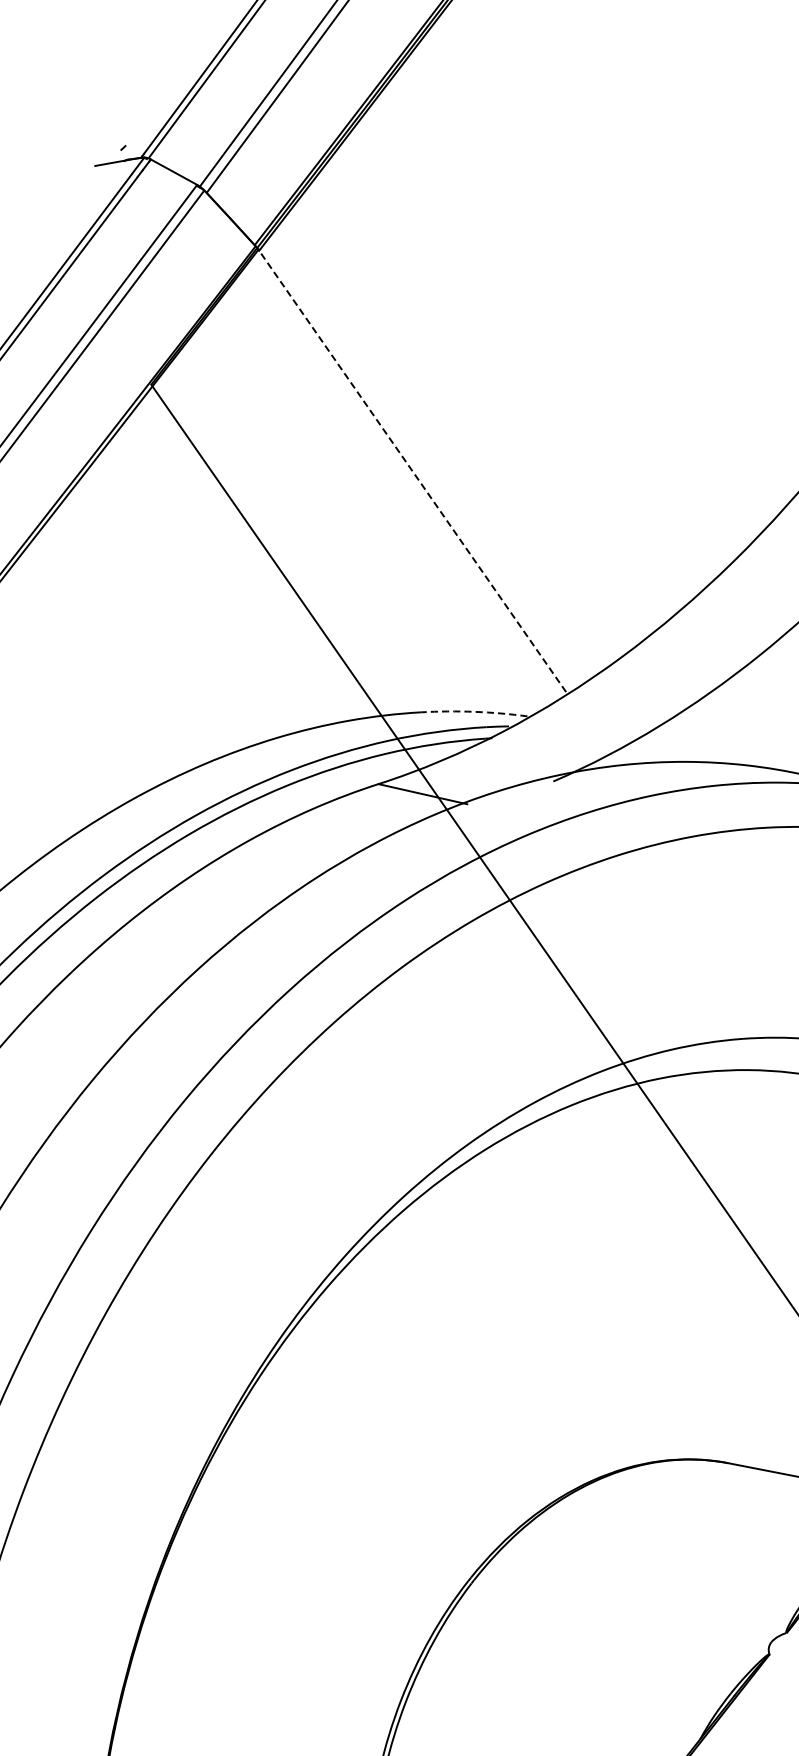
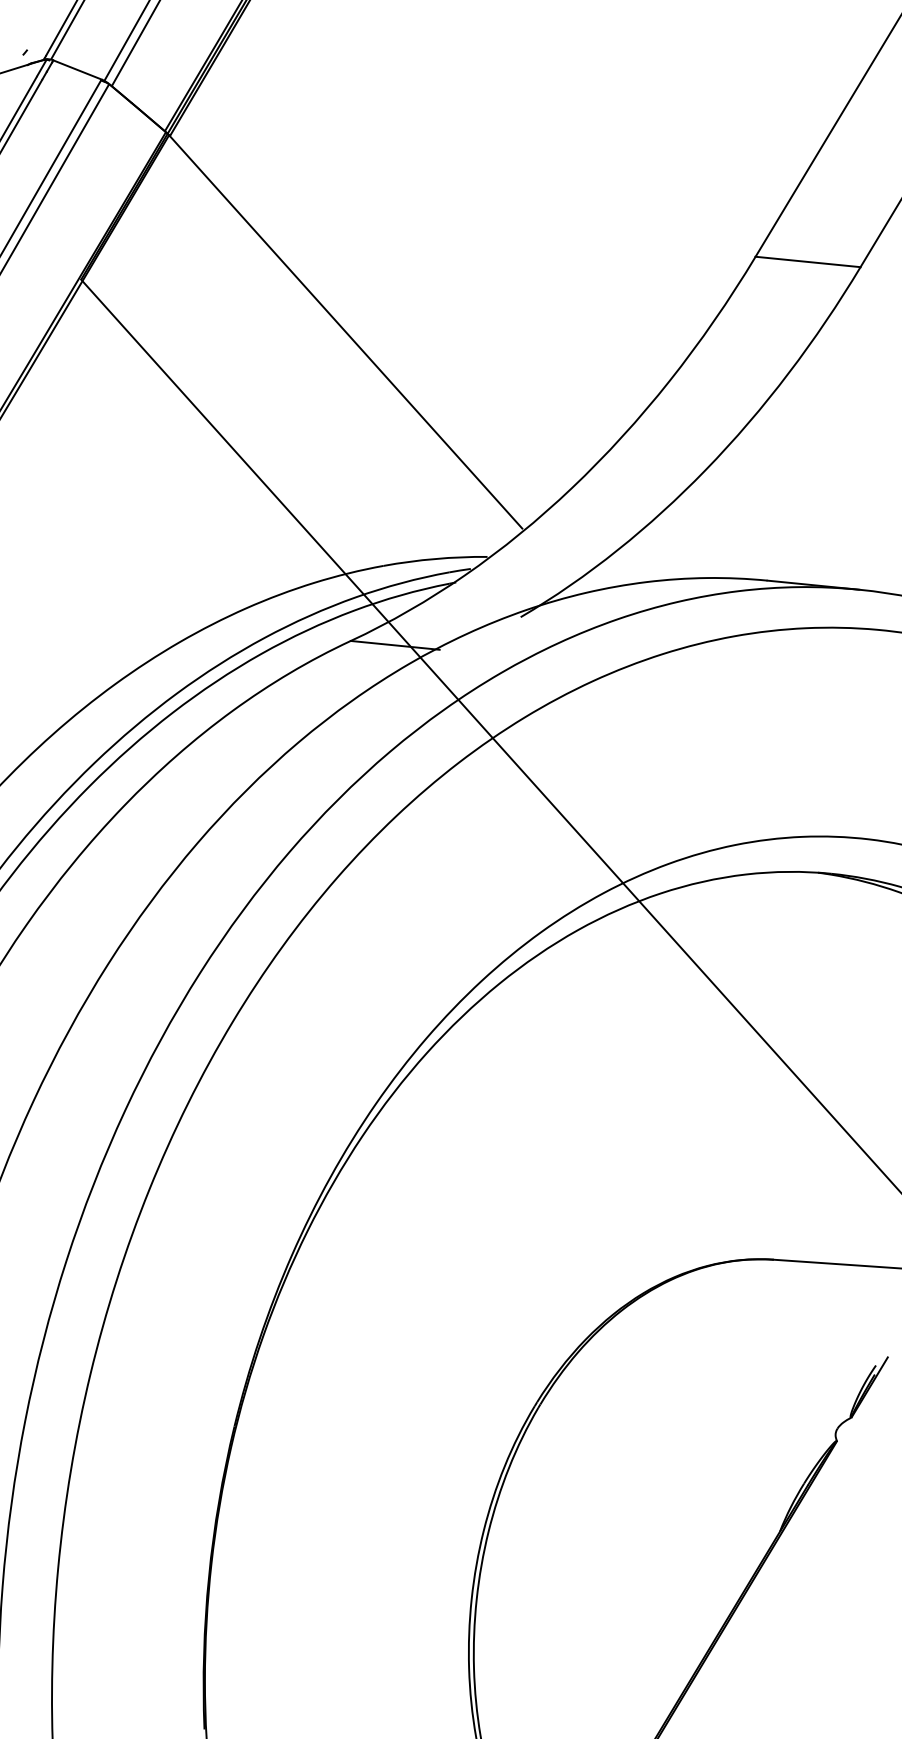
line: (412, 470) -> (345, 331), dashed -> solid
arc: (474, 711) -> (435, 558), dashed -> solid

